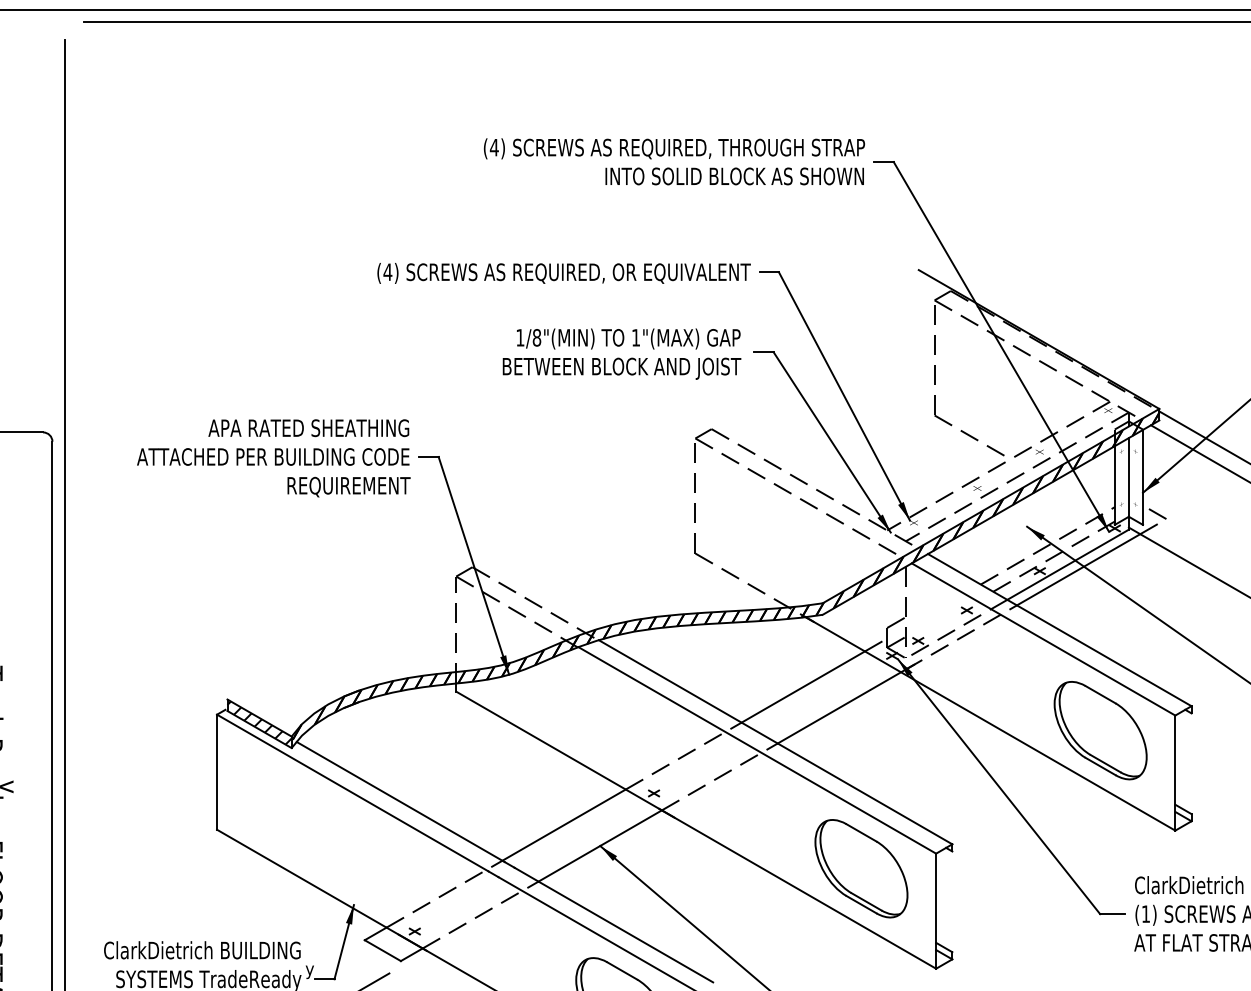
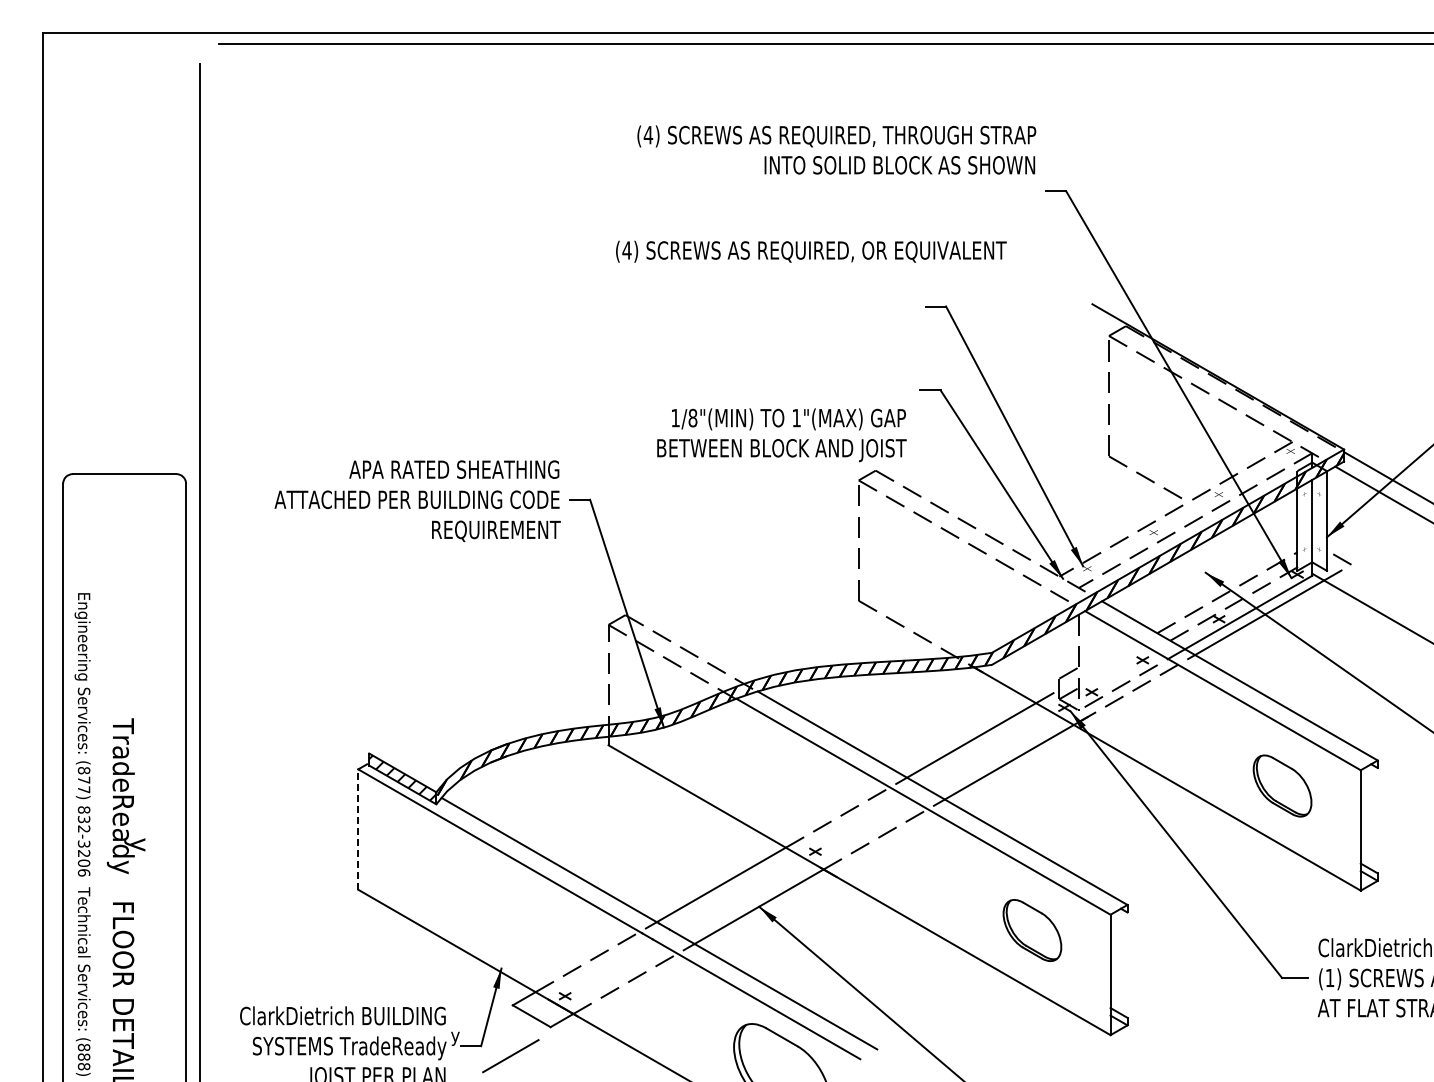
text: (674, 161) -> (836, 149), moved
text: (564, 273) -> (811, 251), moved
text: (621, 354) -> (781, 435), moved
part: (1100, 730) -> (1282, 785), size x0.6
line: (217, 772) -> (358, 829), solid -> dashed
part: (861, 868) -> (1032, 930), size x0.6

